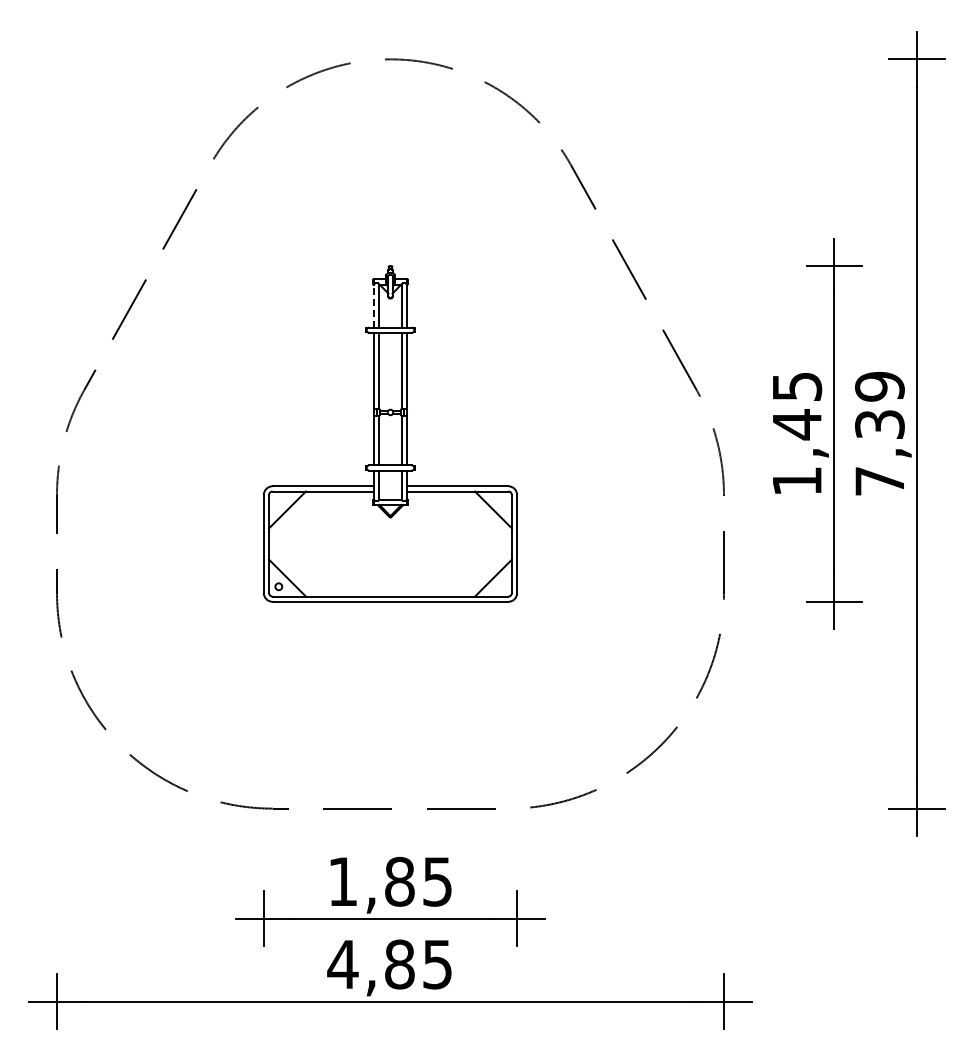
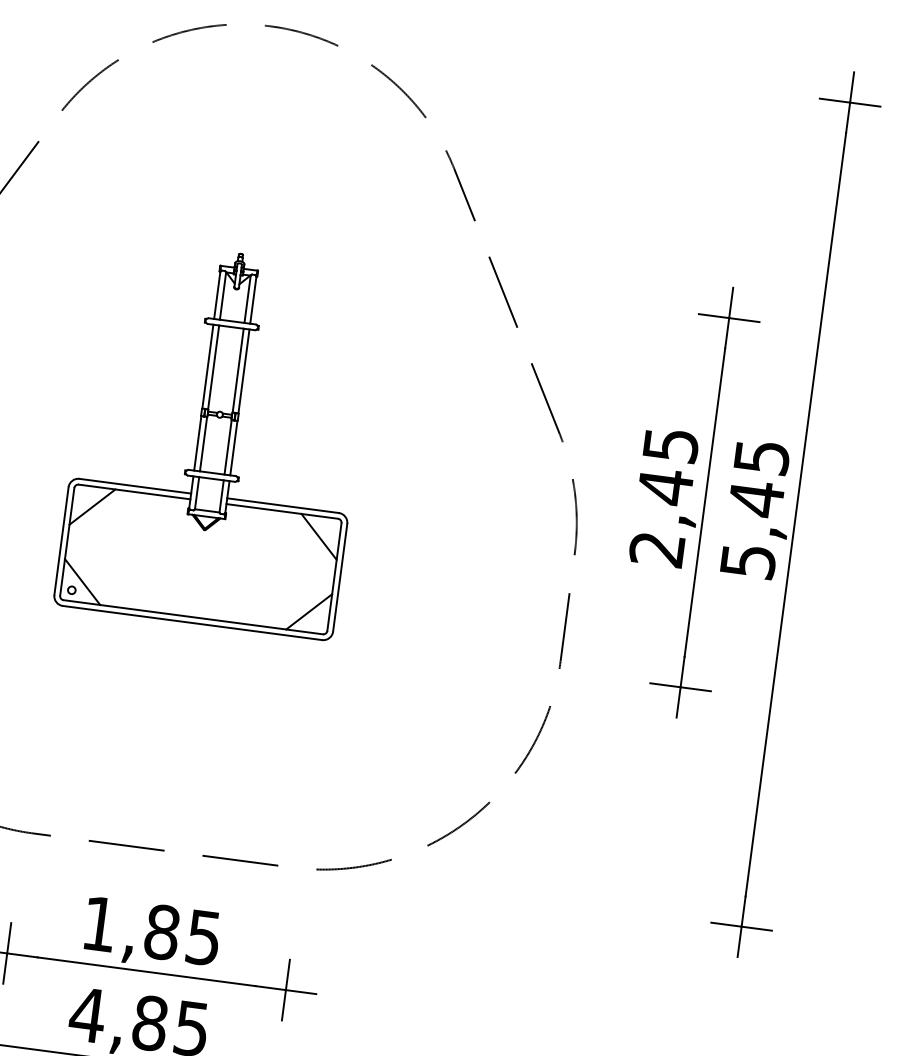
line: (374, 306) -> (217, 295), dashed -> solid
text: (879, 433) -> (754, 508), 7,39 -> 5,45
text: (796, 481) -> (656, 549), 1,45 -> 2,45

